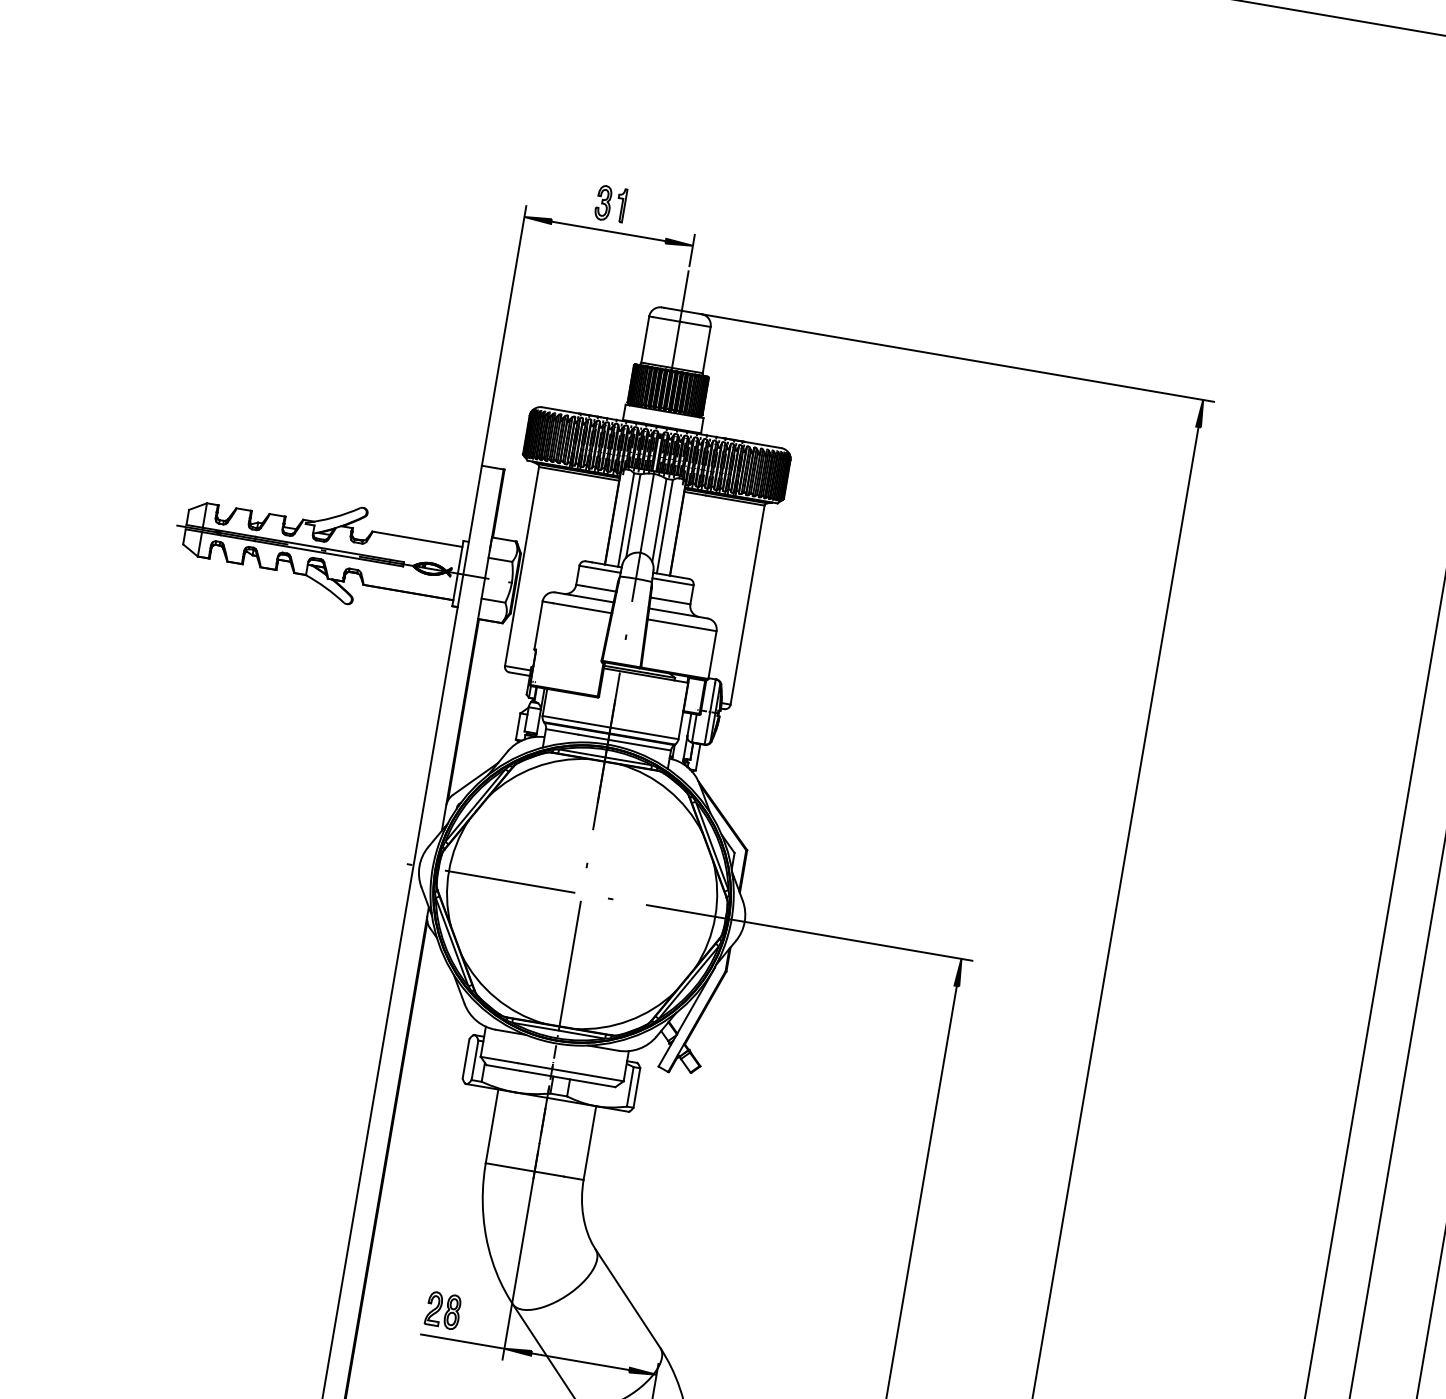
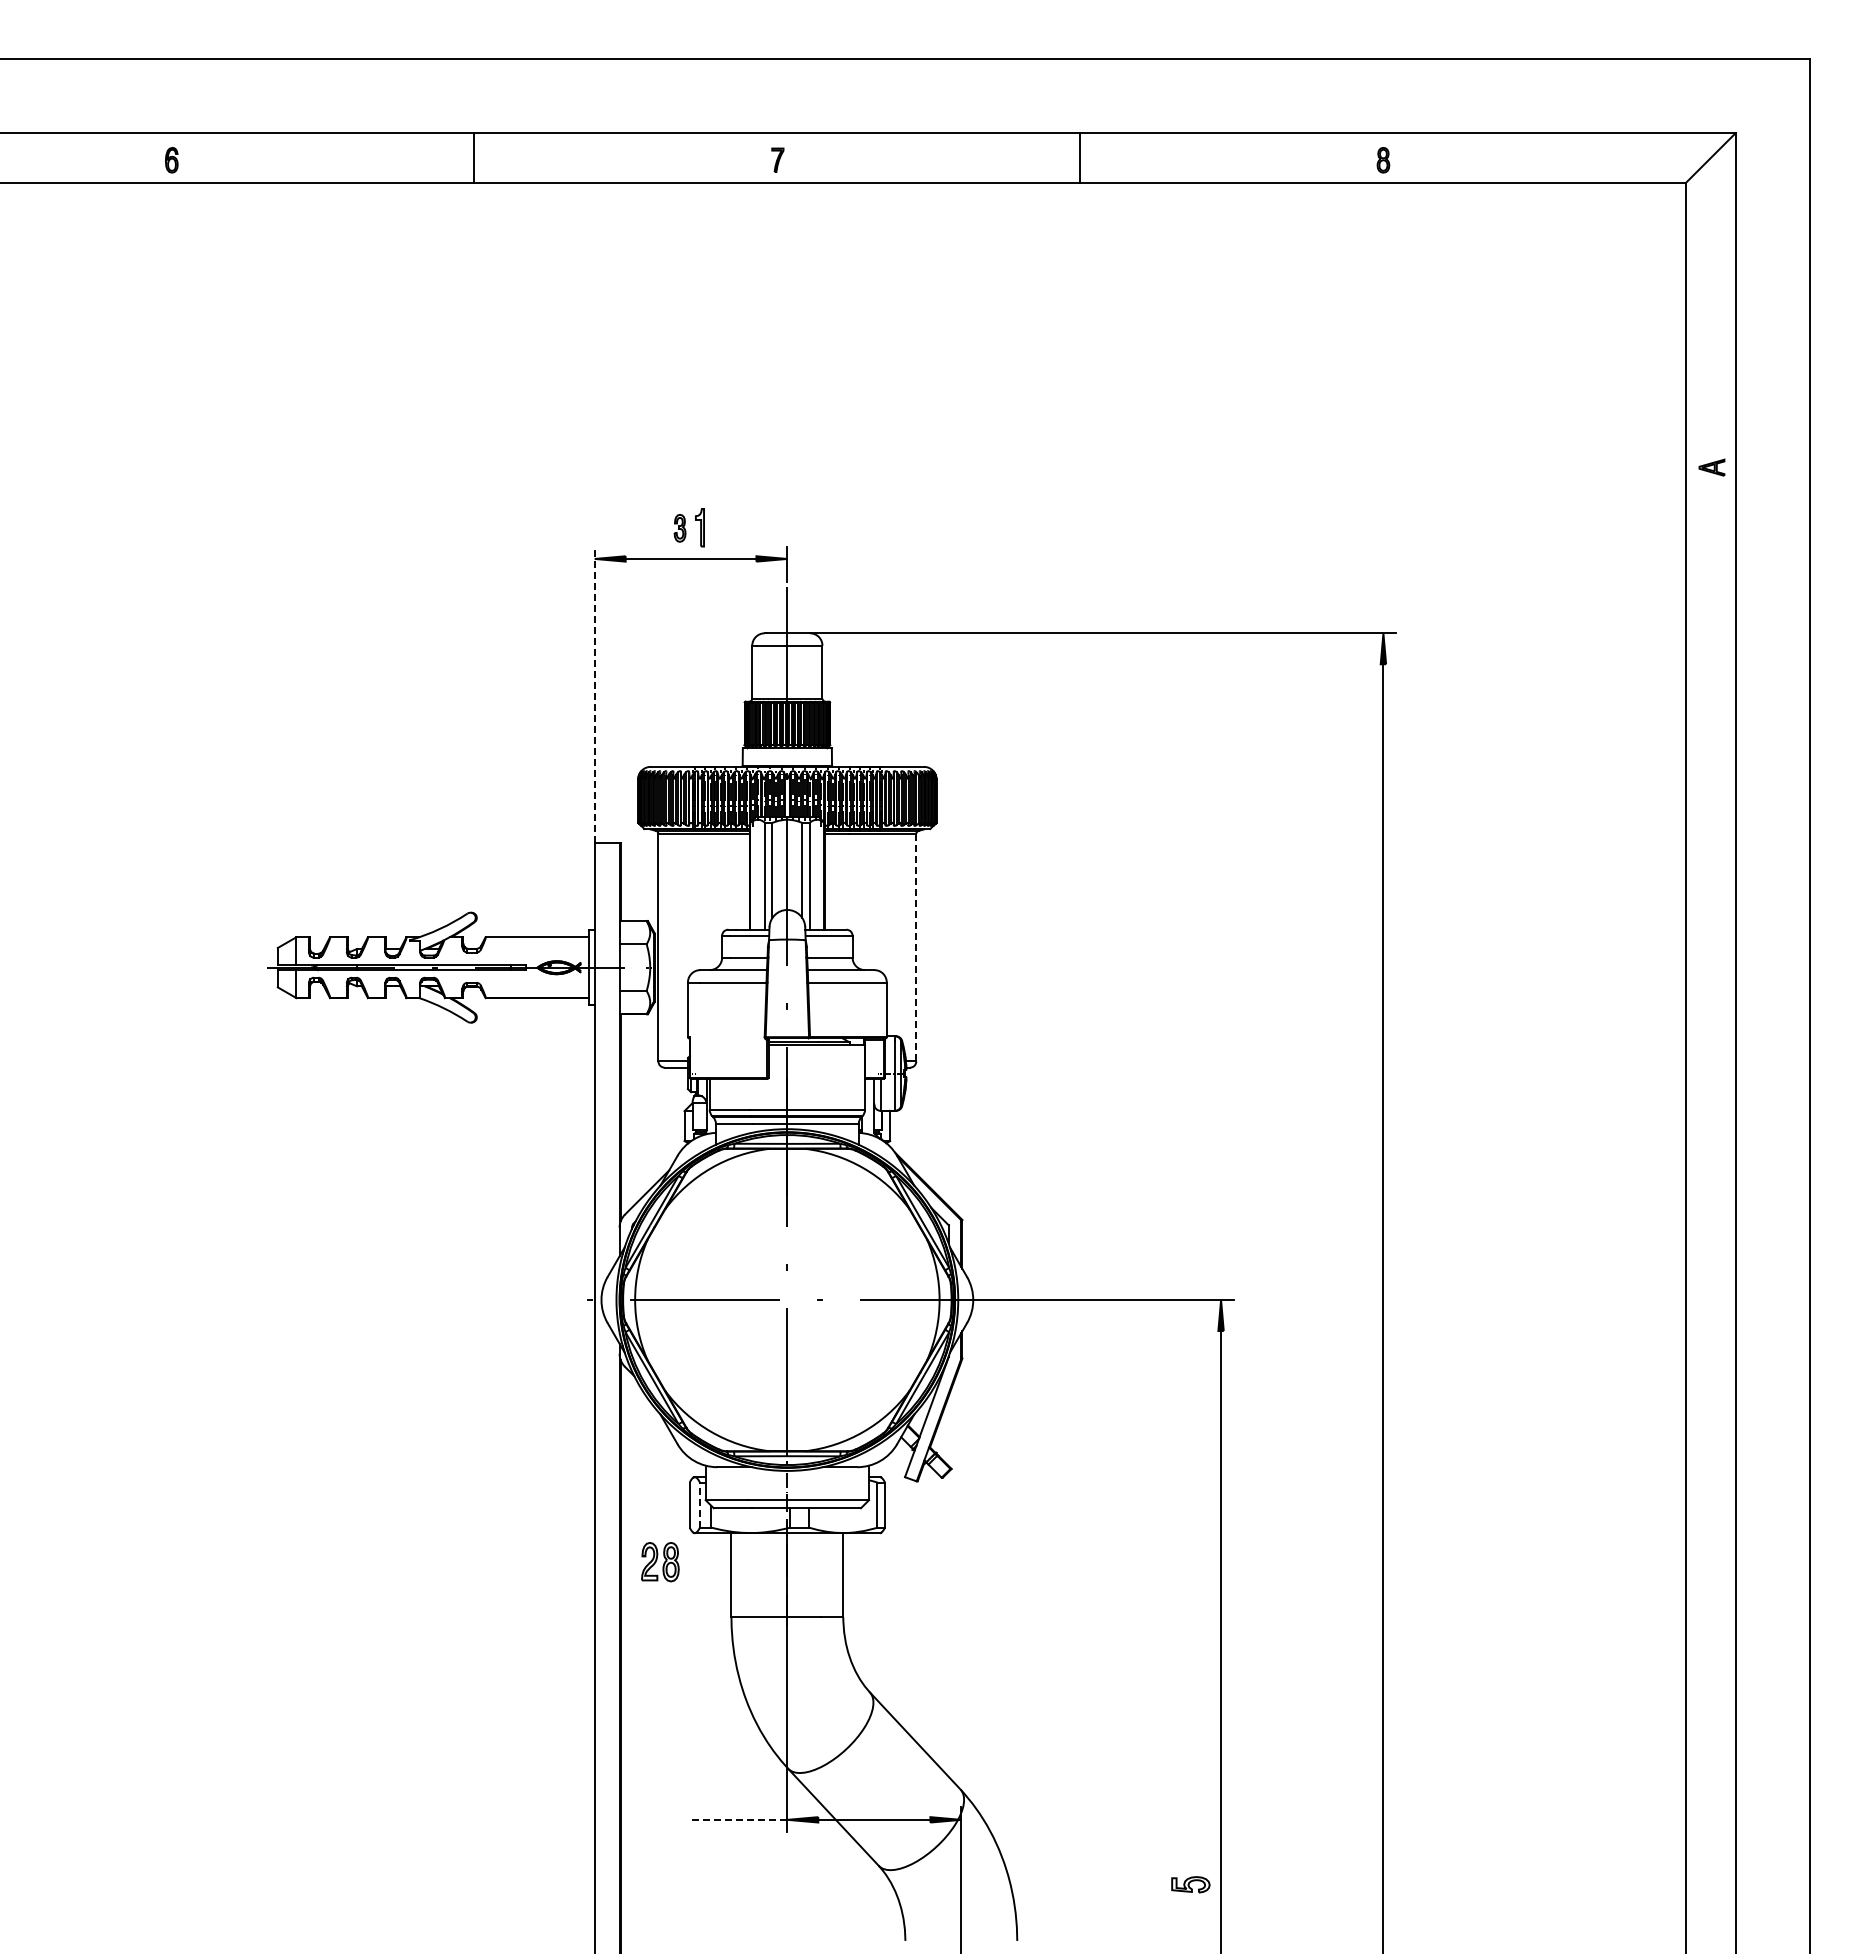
part: (603, 203) -> (679, 528), size x0.7
line: (503, 335) -> (594, 694), solid -> dashed
line: (747, 604) -> (916, 947), solid -> dashed
line: (474, 1060) -> (699, 1505), solid -> dashed
part: (443, 1310) -> (660, 1562), moved
line: (462, 1341) -> (739, 1819), solid -> dashed

